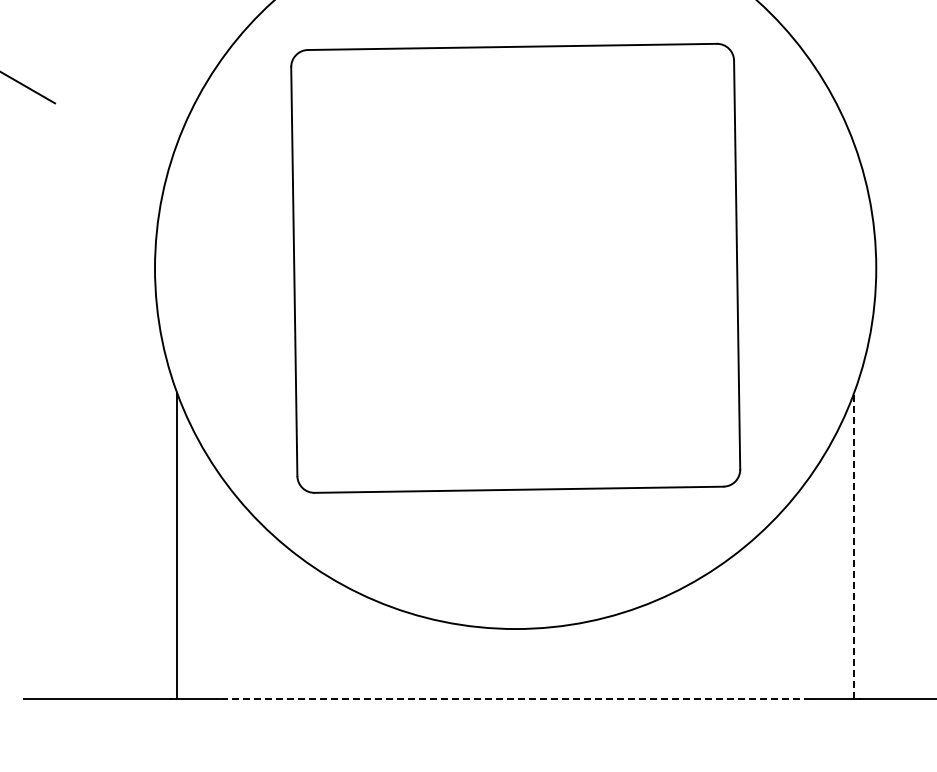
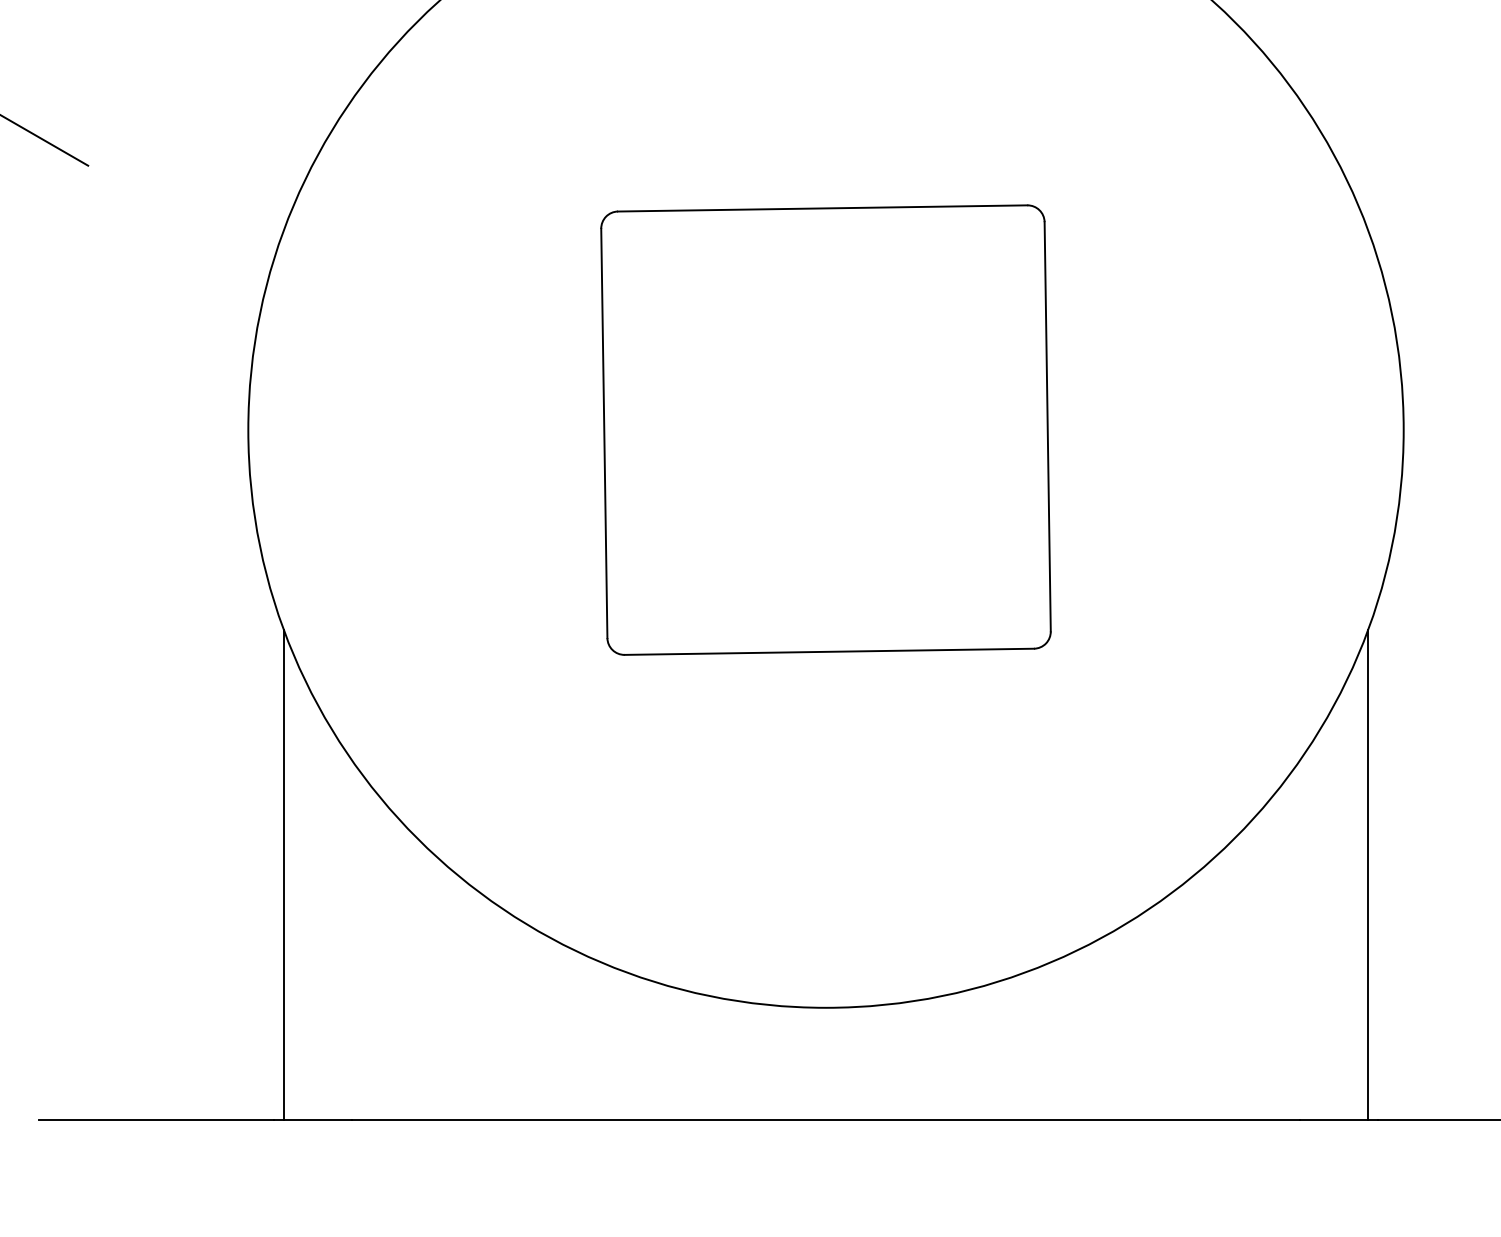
part: (515, 268) -> (825, 430), size x0.62
line: (853, 546) -> (1367, 875), dashed -> solid
line: (515, 699) -> (825, 1120), dashed -> solid

